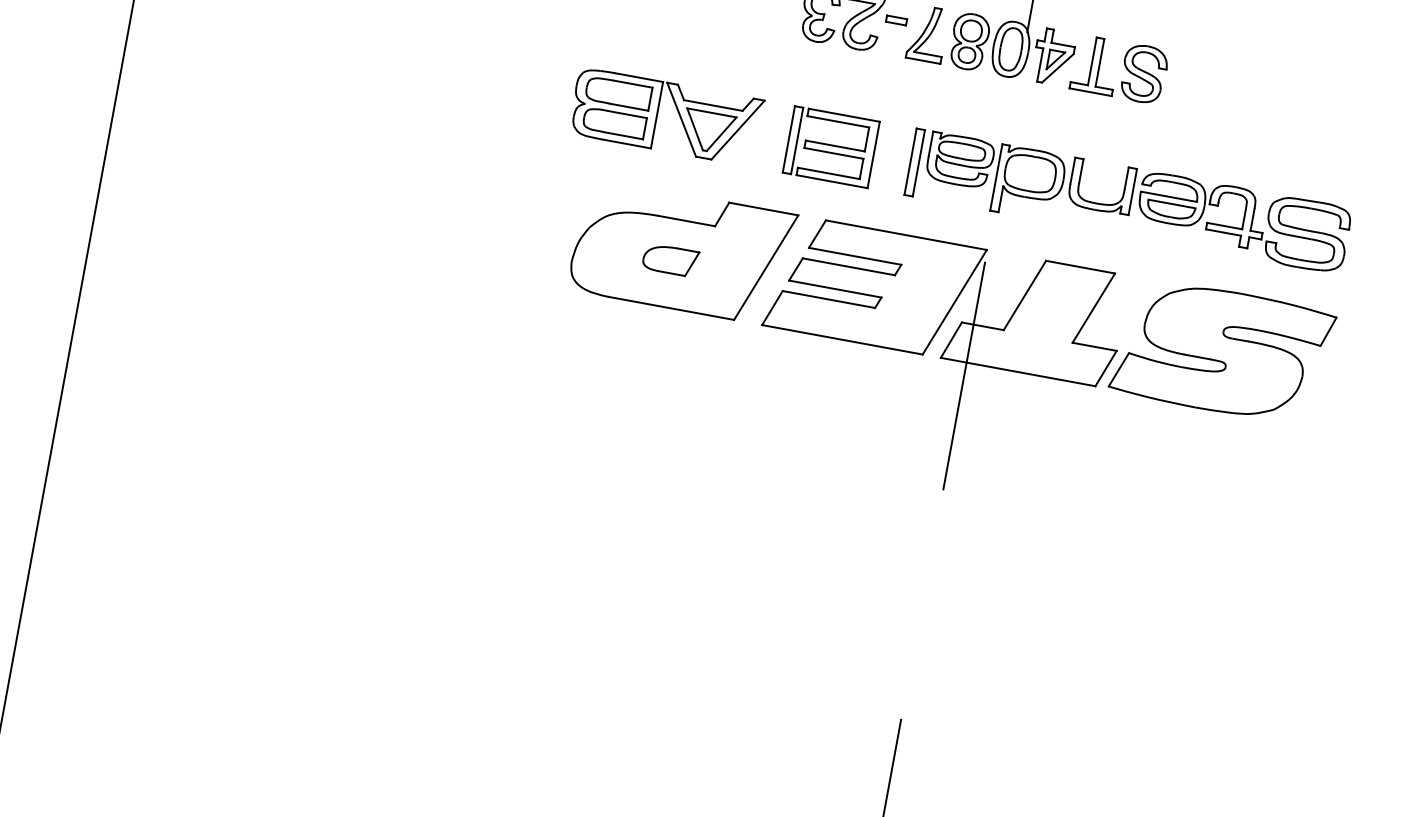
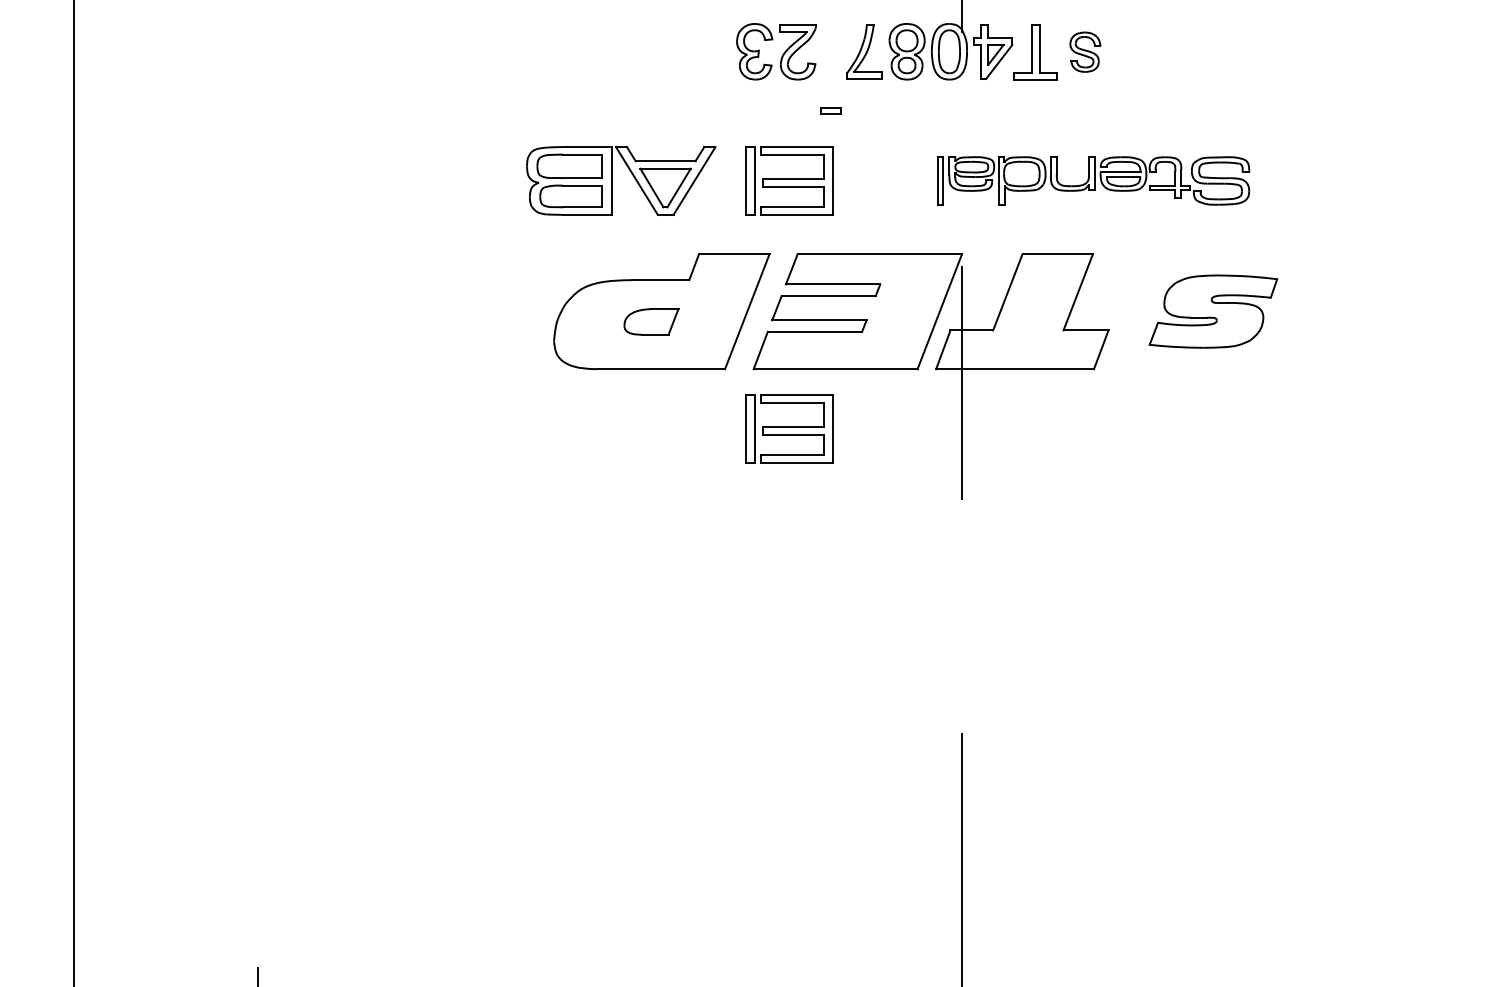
part: (895, 19) -> (830, 110), moved
part: (1144, 74) -> (1085, 52), size x0.7
part: (1128, 201) -> (1093, 180), size x0.7
part: (1222, 351) -> (1213, 311), size x0.6
part: (786, 389) -> (789, 428), added

